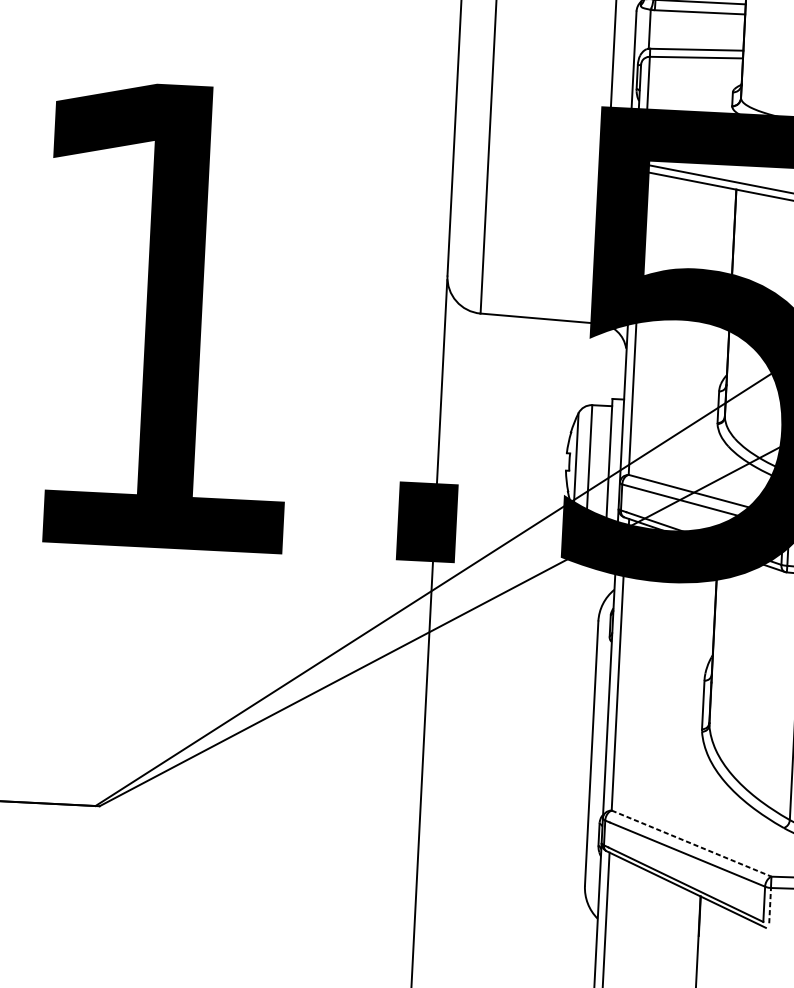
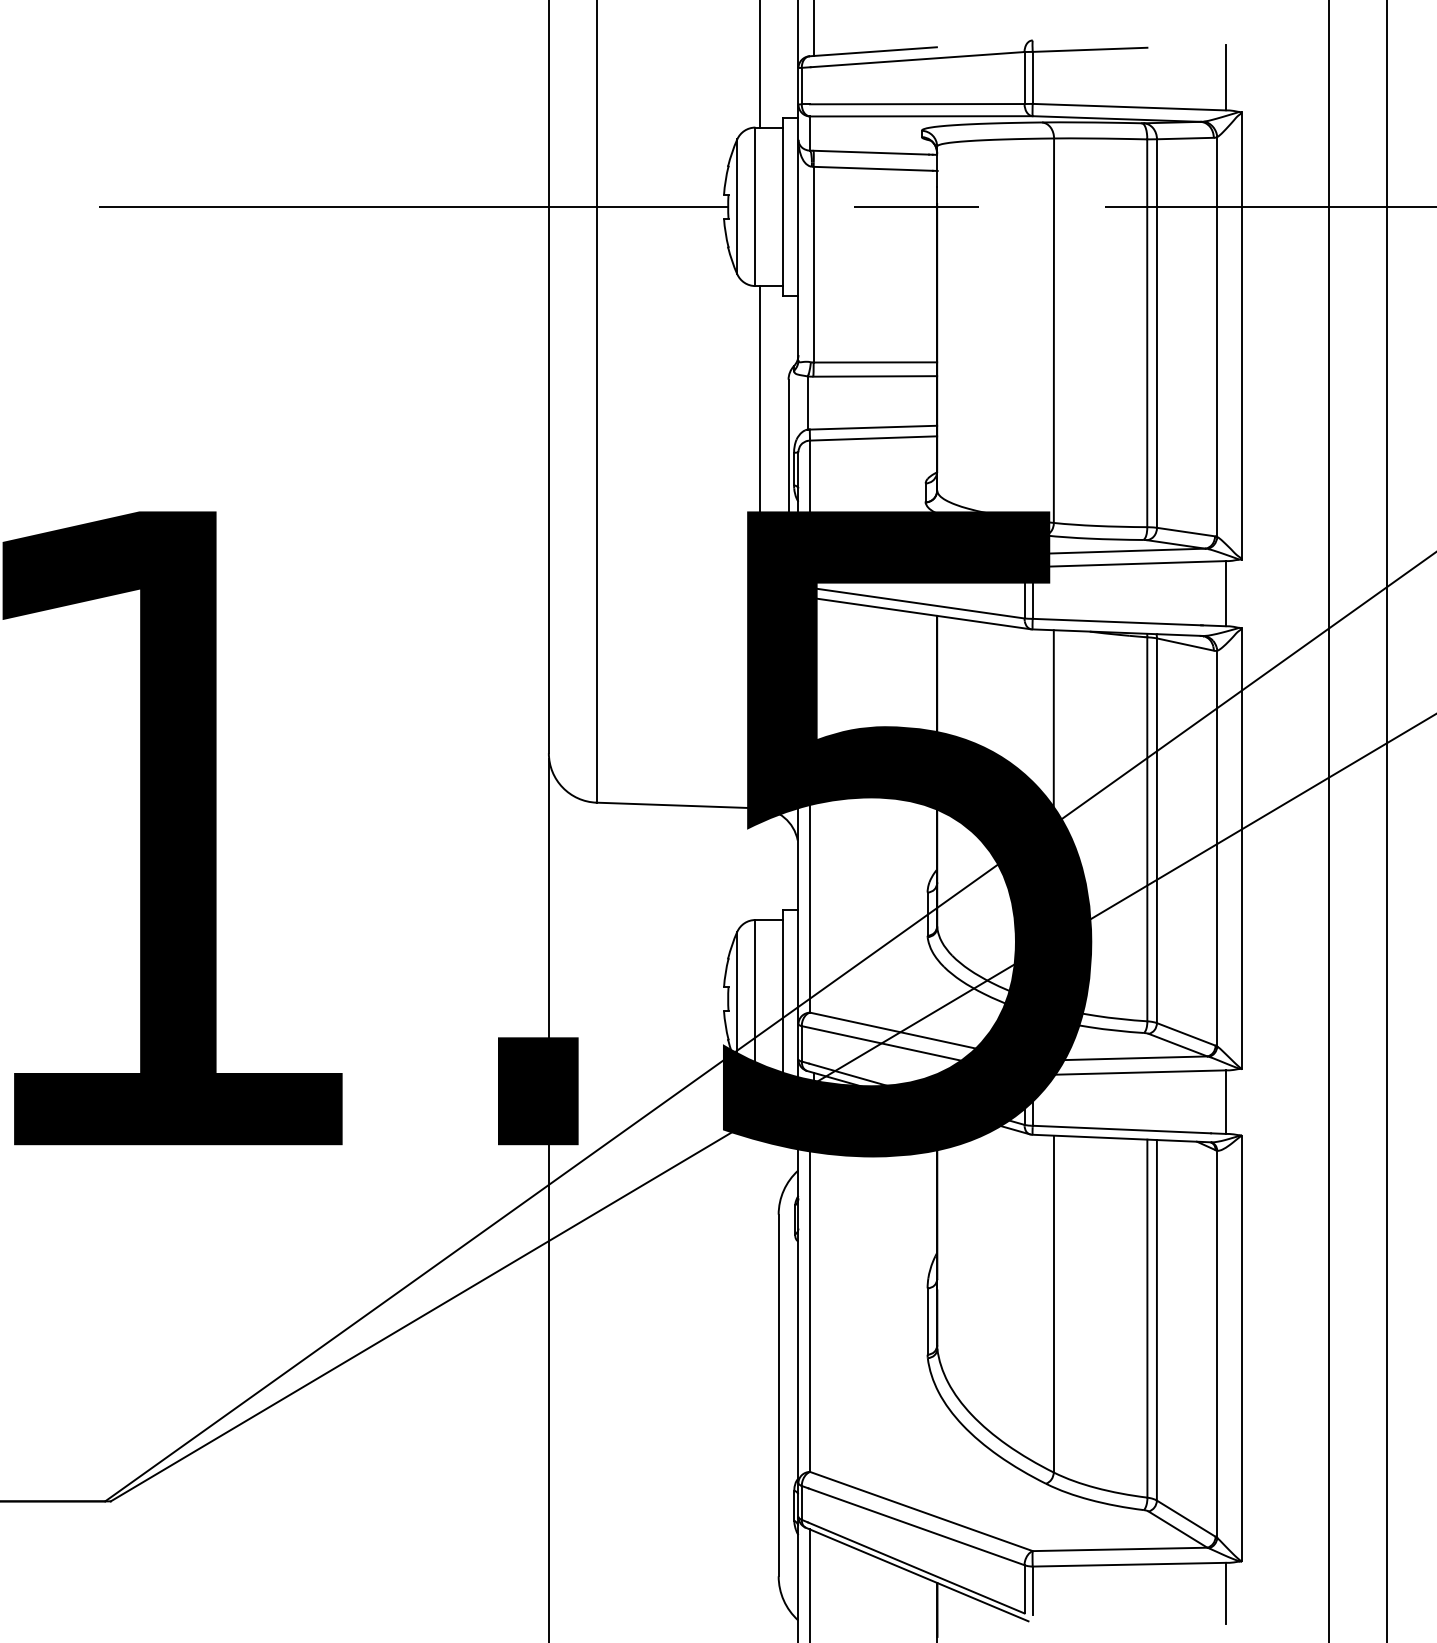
line: (691, 843) -> (921, 1511), dashed -> solid
line: (769, 905) -> (1032, 1590), dashed -> solid

